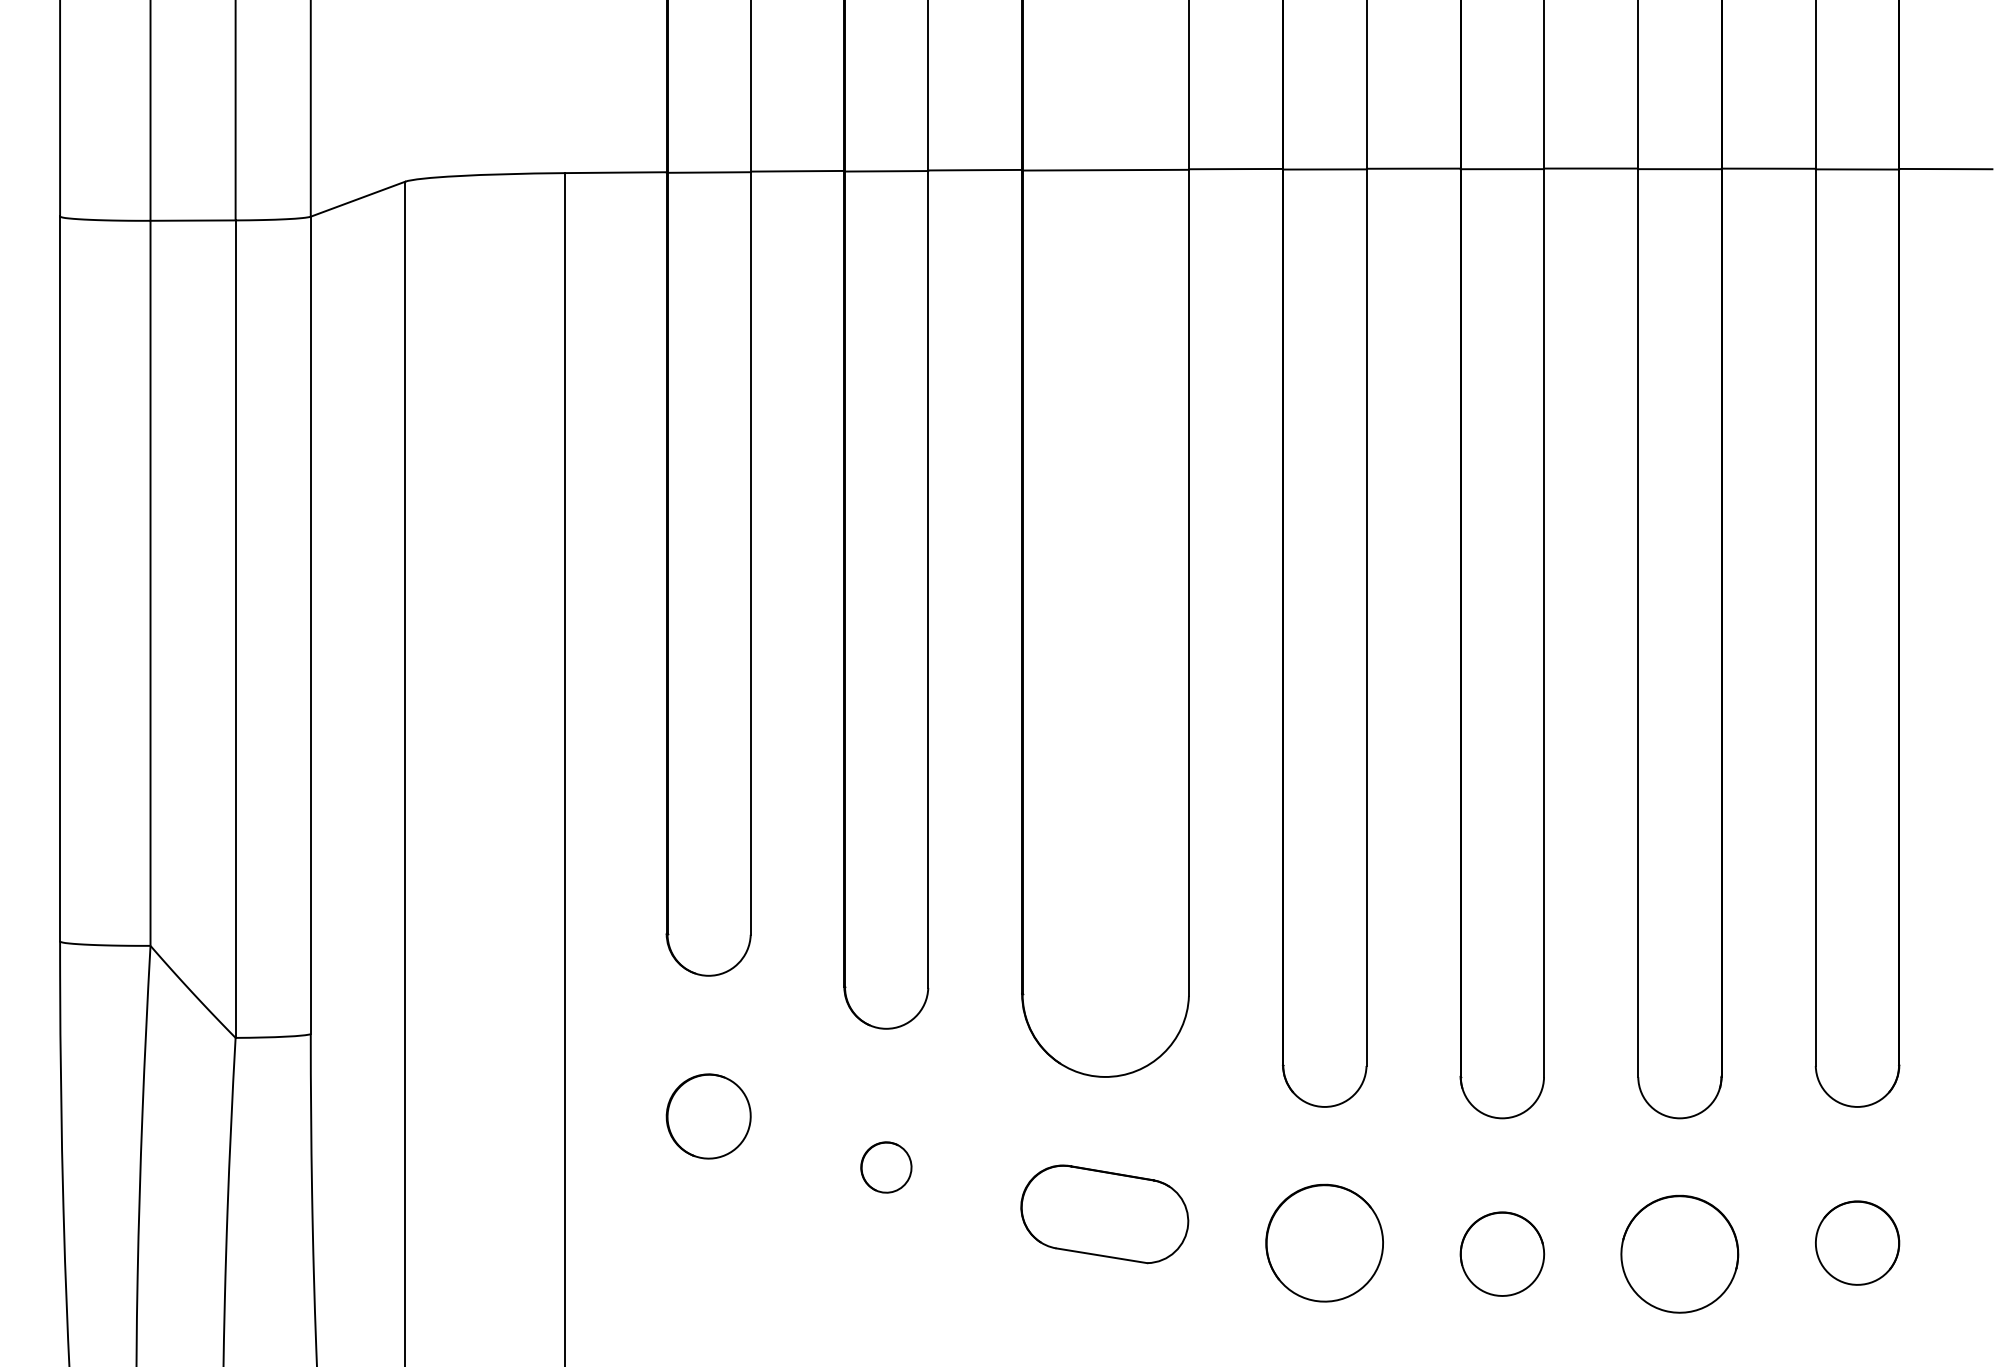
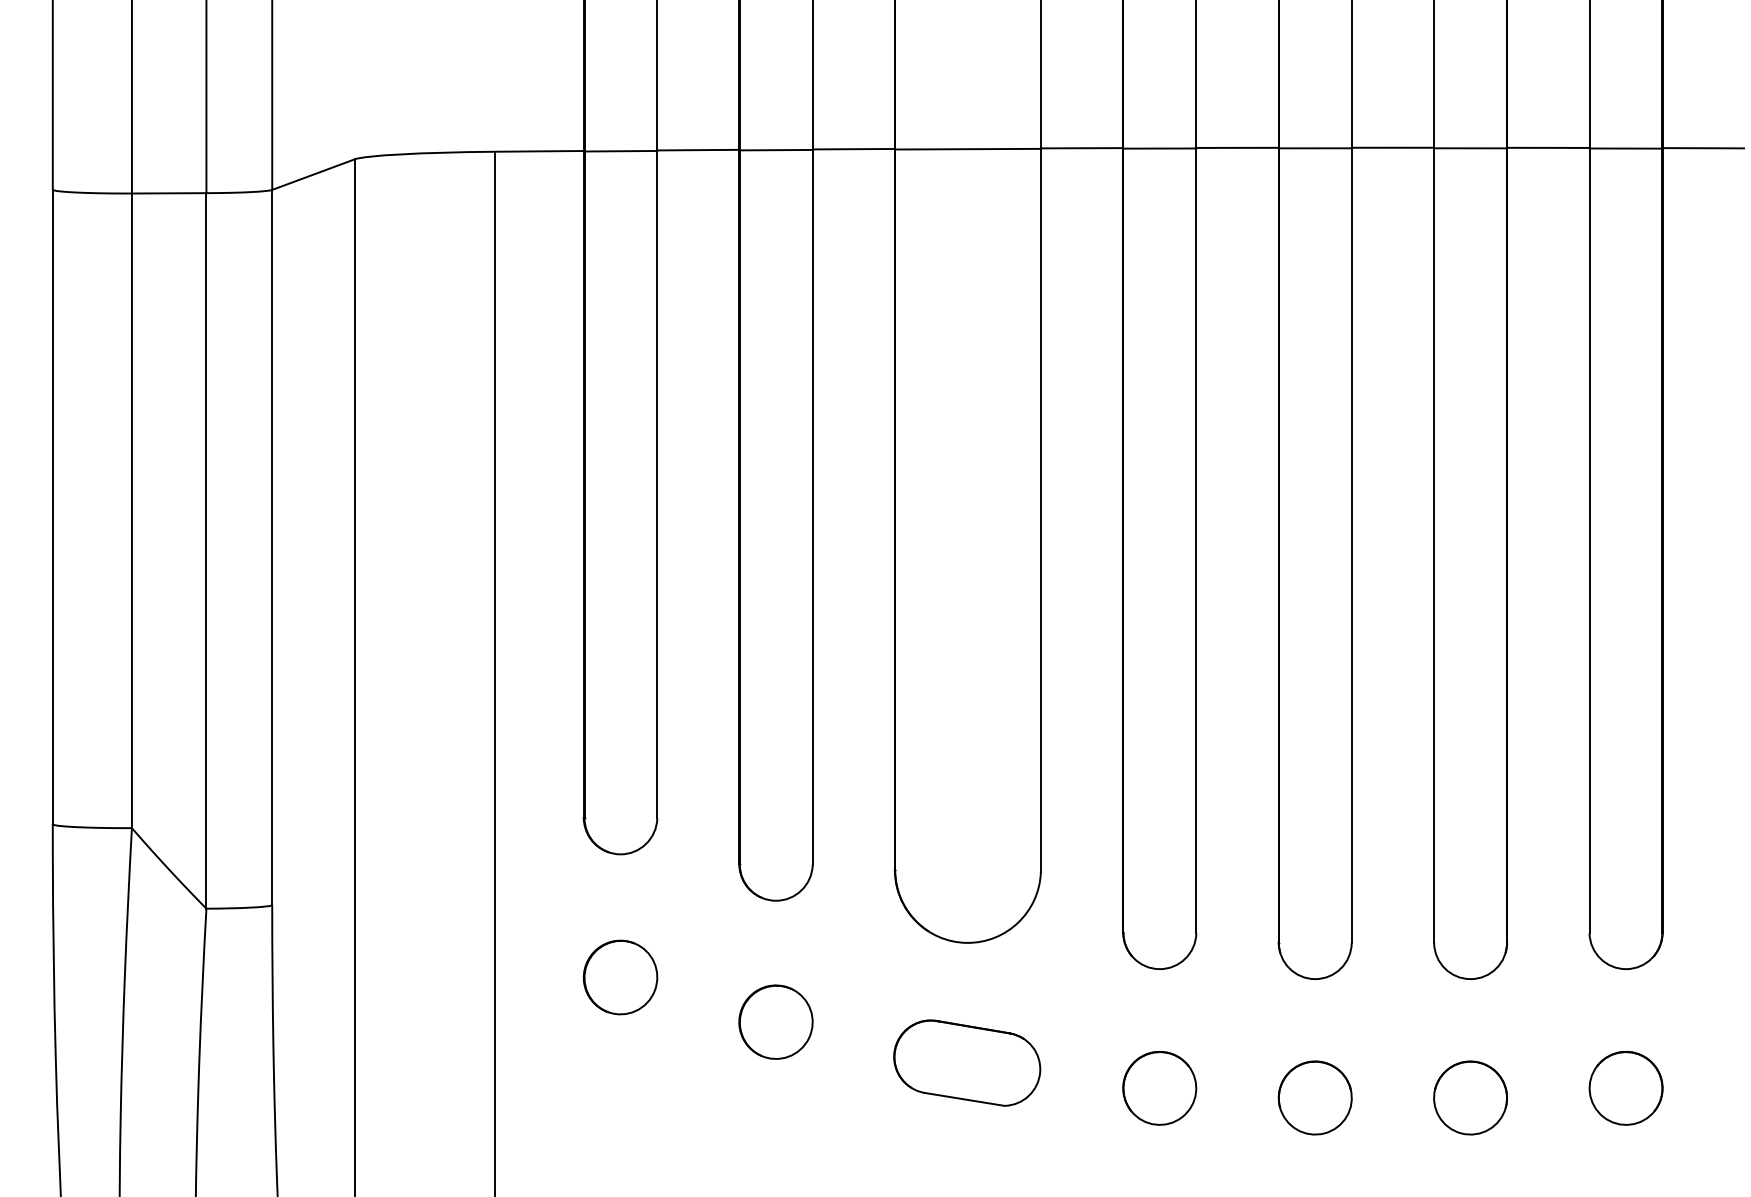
part: (886, 1167) -> (776, 1022), size x1.67
part: (1324, 1242) -> (1159, 1087), size x0.71
part: (1679, 1253) -> (1470, 1097), size x0.71

